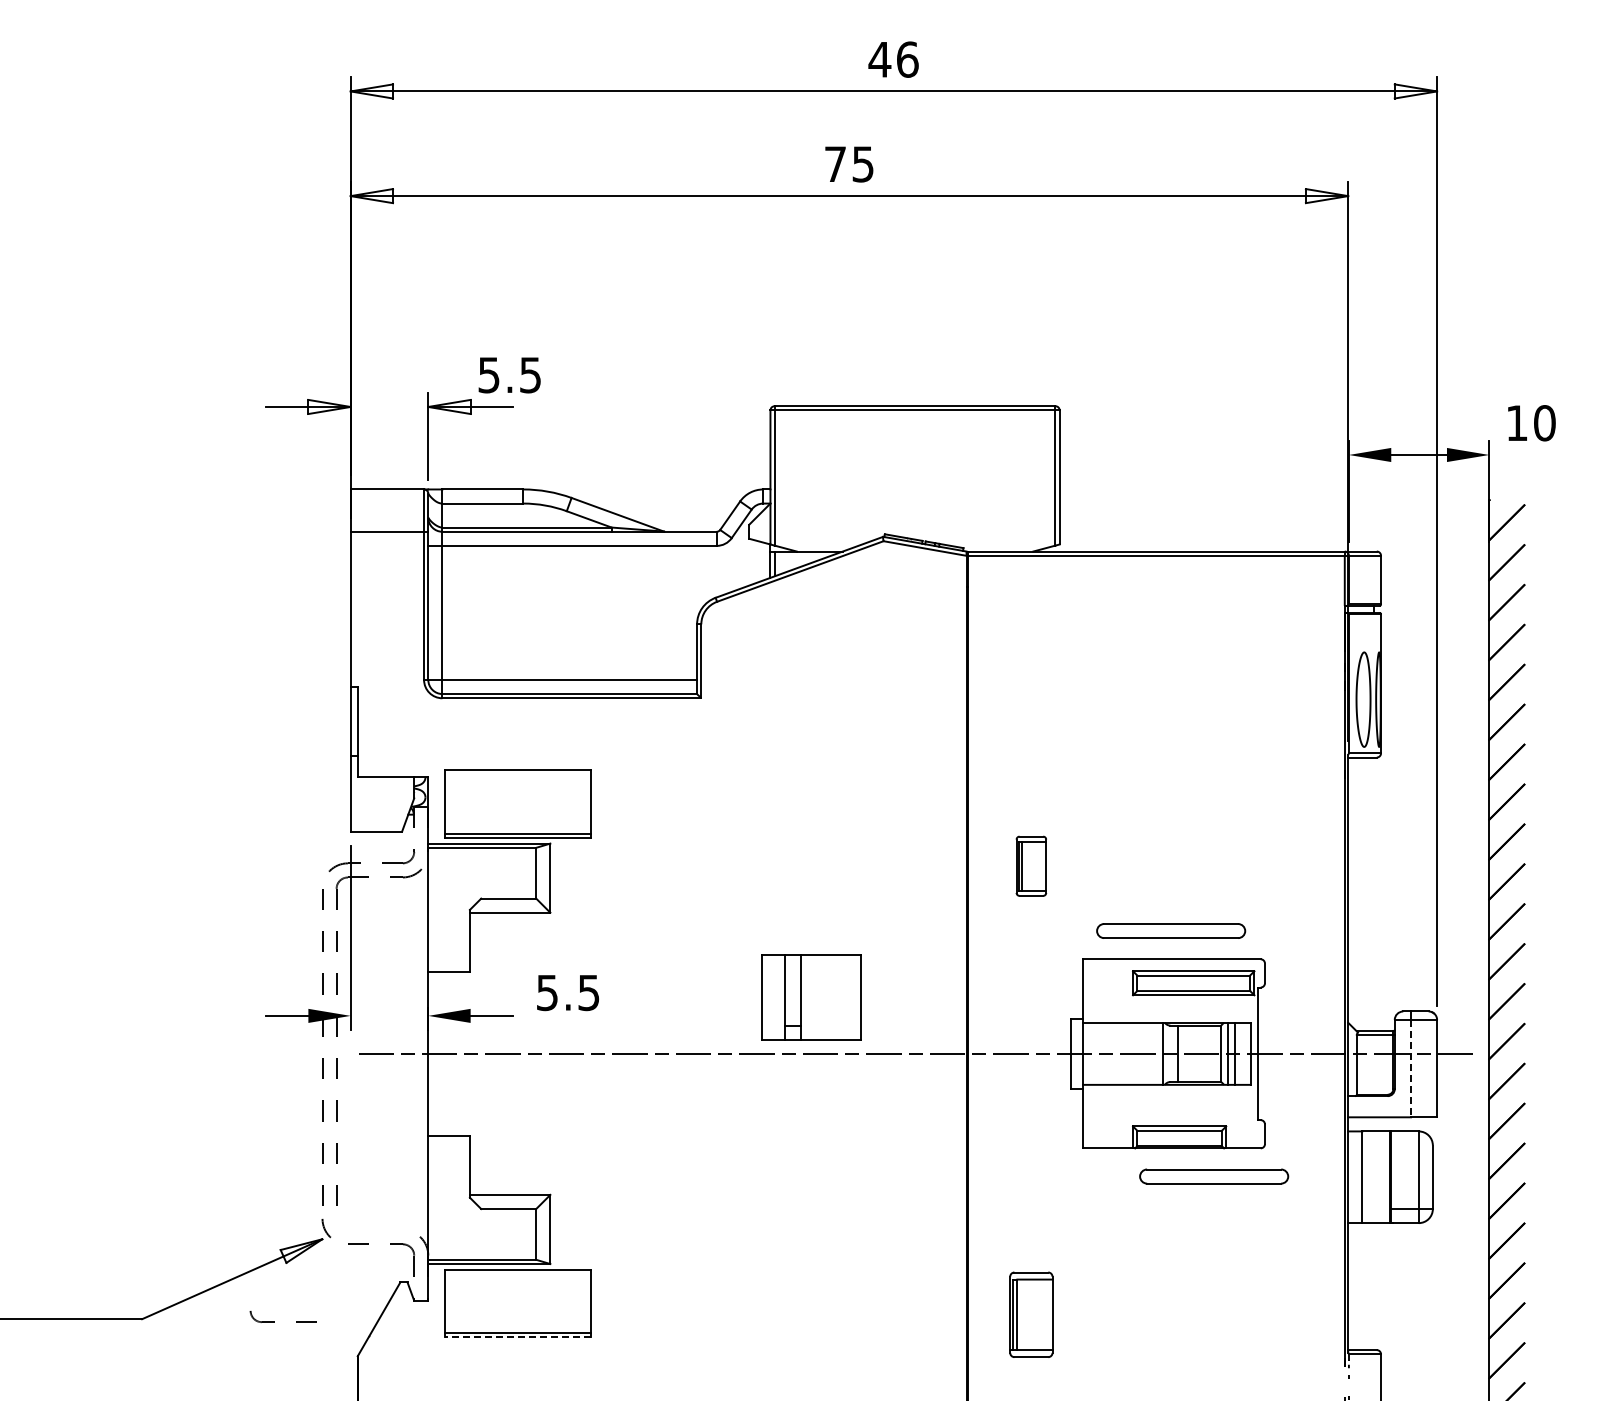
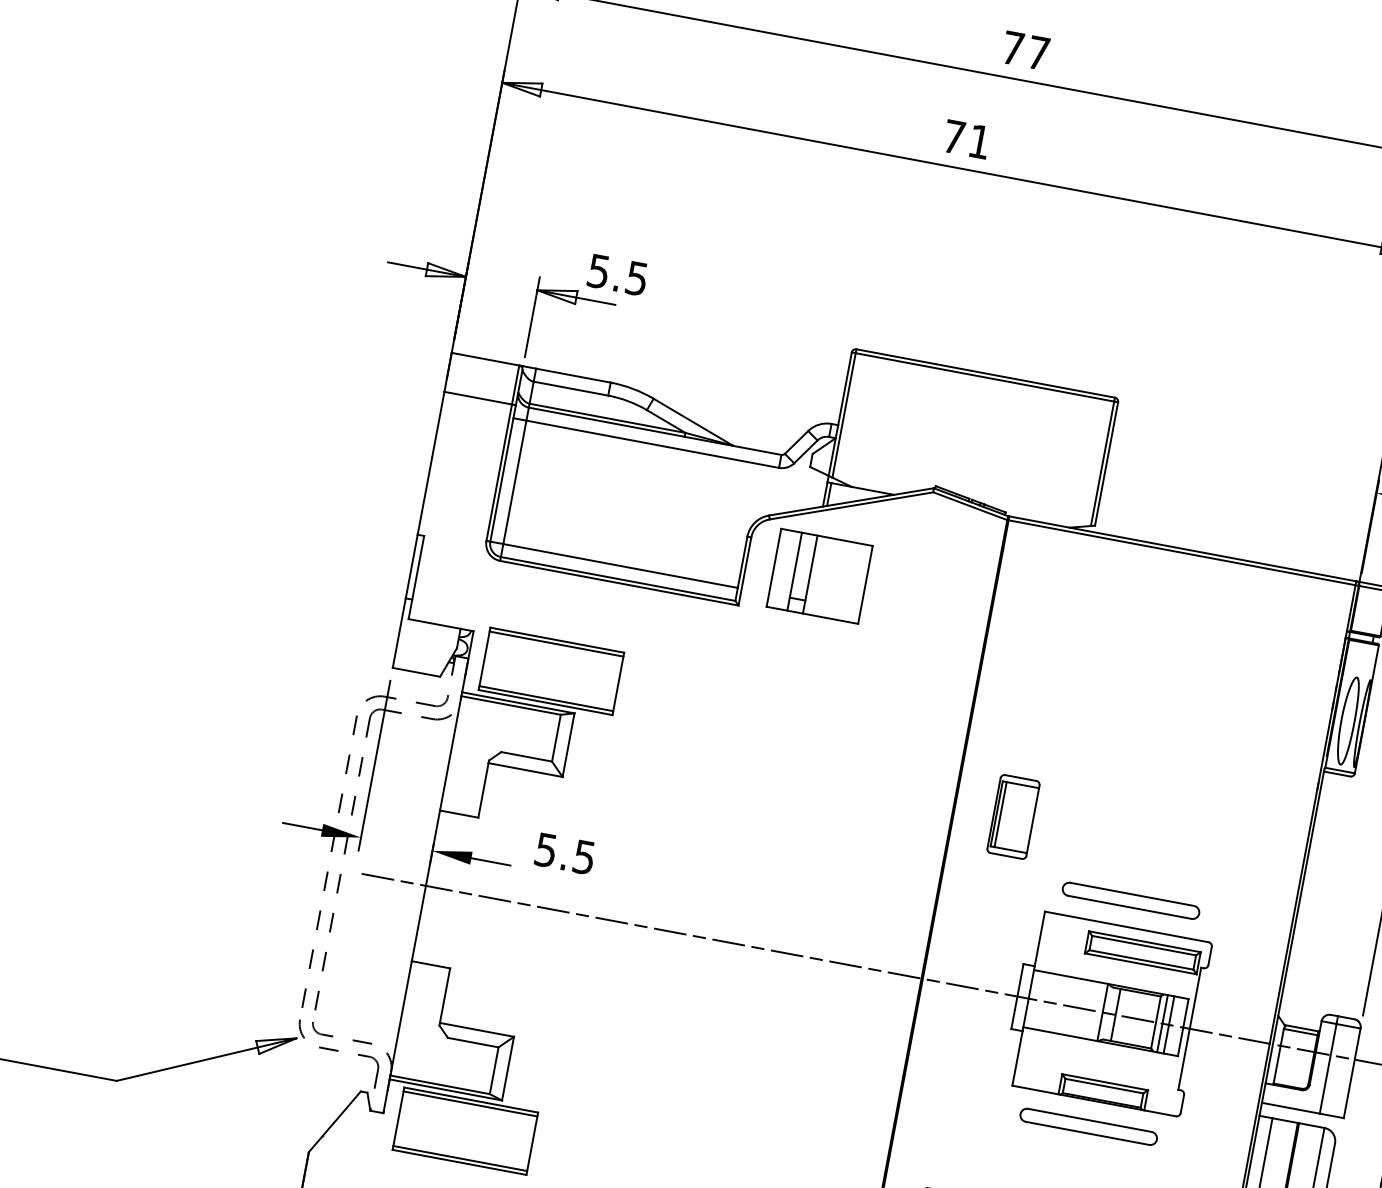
text: (893, 59) -> (1025, 50), 46 -> 77
text: (862, 164) -> (978, 141), 75 -> 71
line: (517, 774) -> (556, 644), added
part: (1031, 866) -> (1013, 817), size x1.43
part: (811, 997) -> (819, 576), moved
line: (1411, 1068) -> (1328, 1068), dashed -> solid
part: (1214, 1176) -> (1089, 1126), moved
line: (517, 1273) -> (470, 1103), added
part: (274, 1321) -> (333, 1035), moved
line: (517, 1337) -> (459, 1162), dashed -> solid

